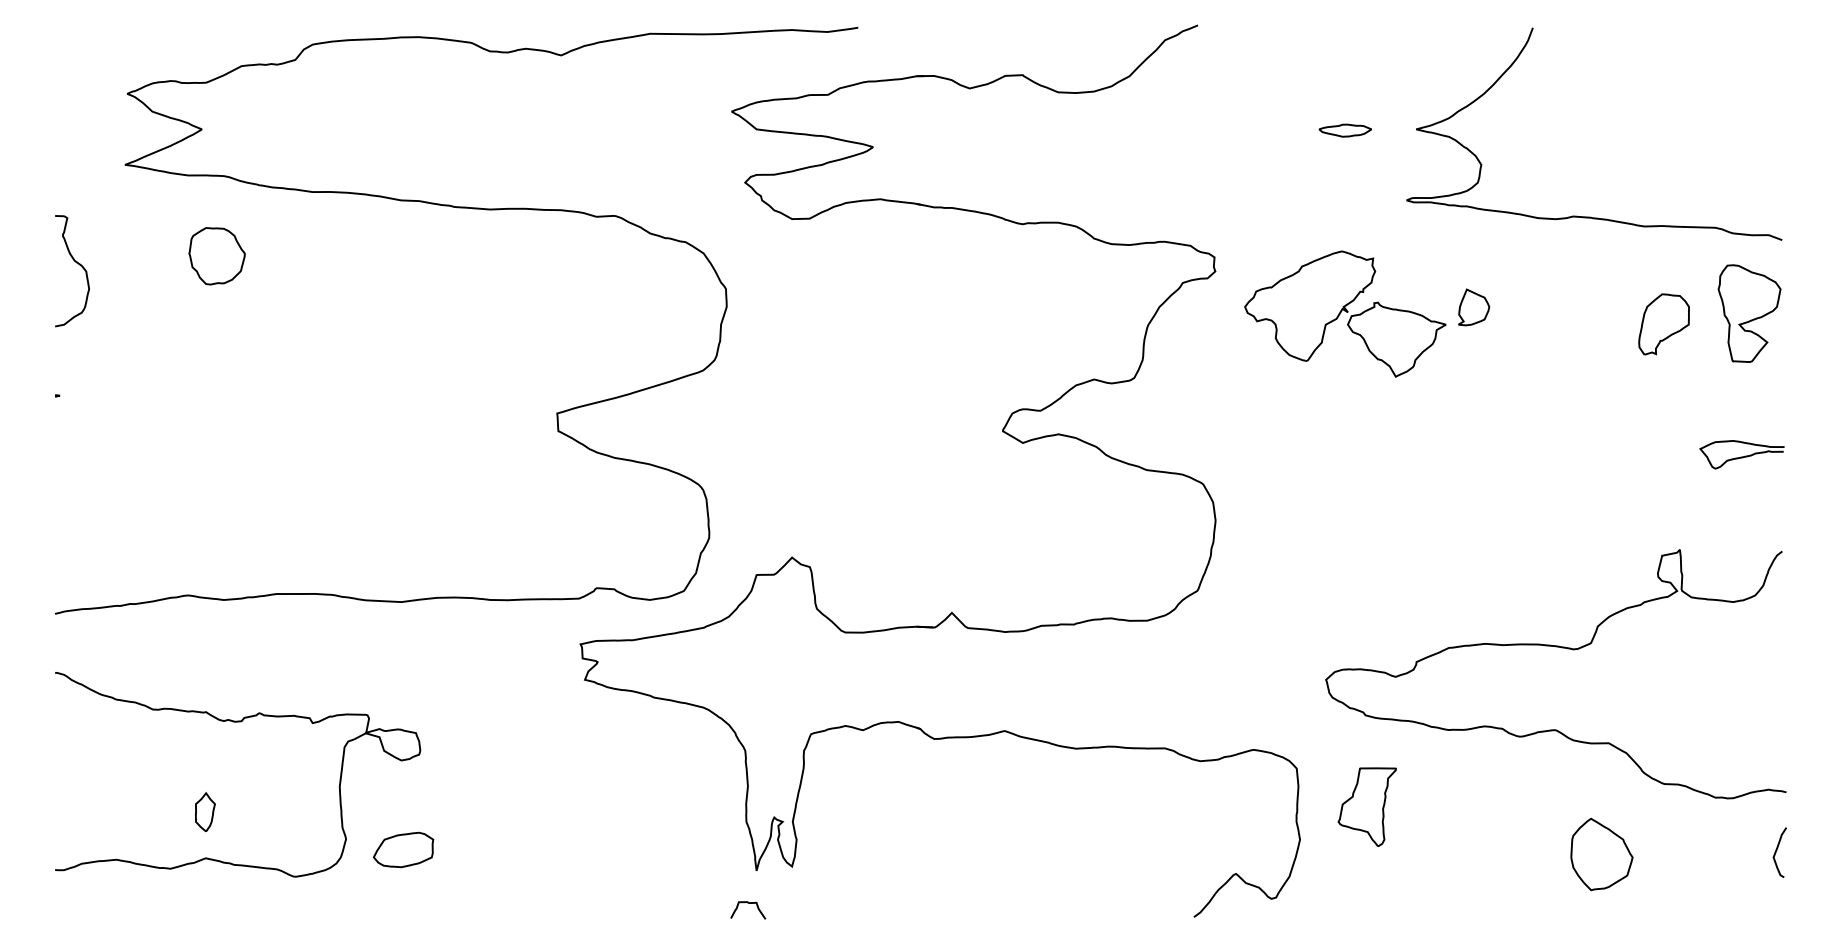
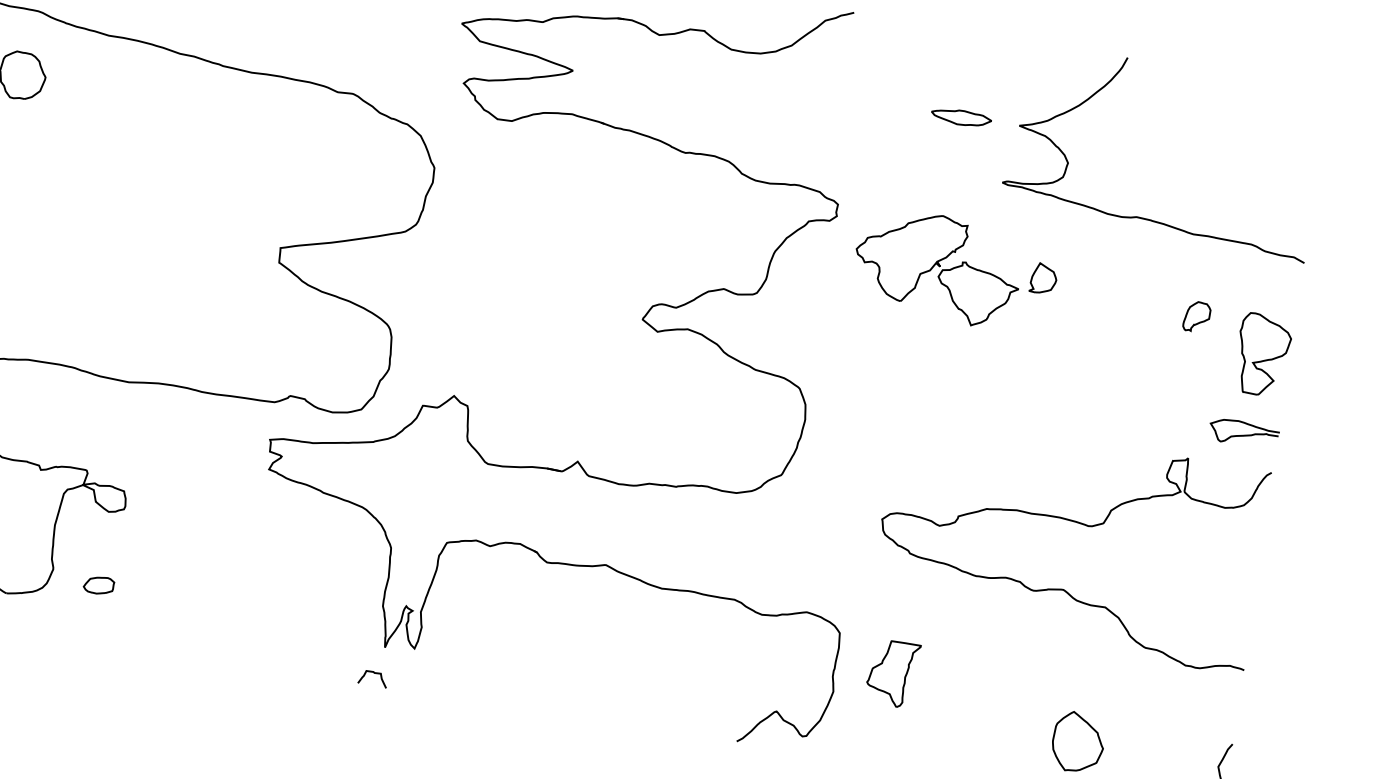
part: (1344, 130) -> (960, 117), size x1.4
part: (1749, 313) -> (1262, 354), moved
part: (1663, 324) -> (1196, 316), size x0.6
curve: (1561, 648) -> (1078, 523), moved
part: (403, 849) -> (98, 584), size x0.6

